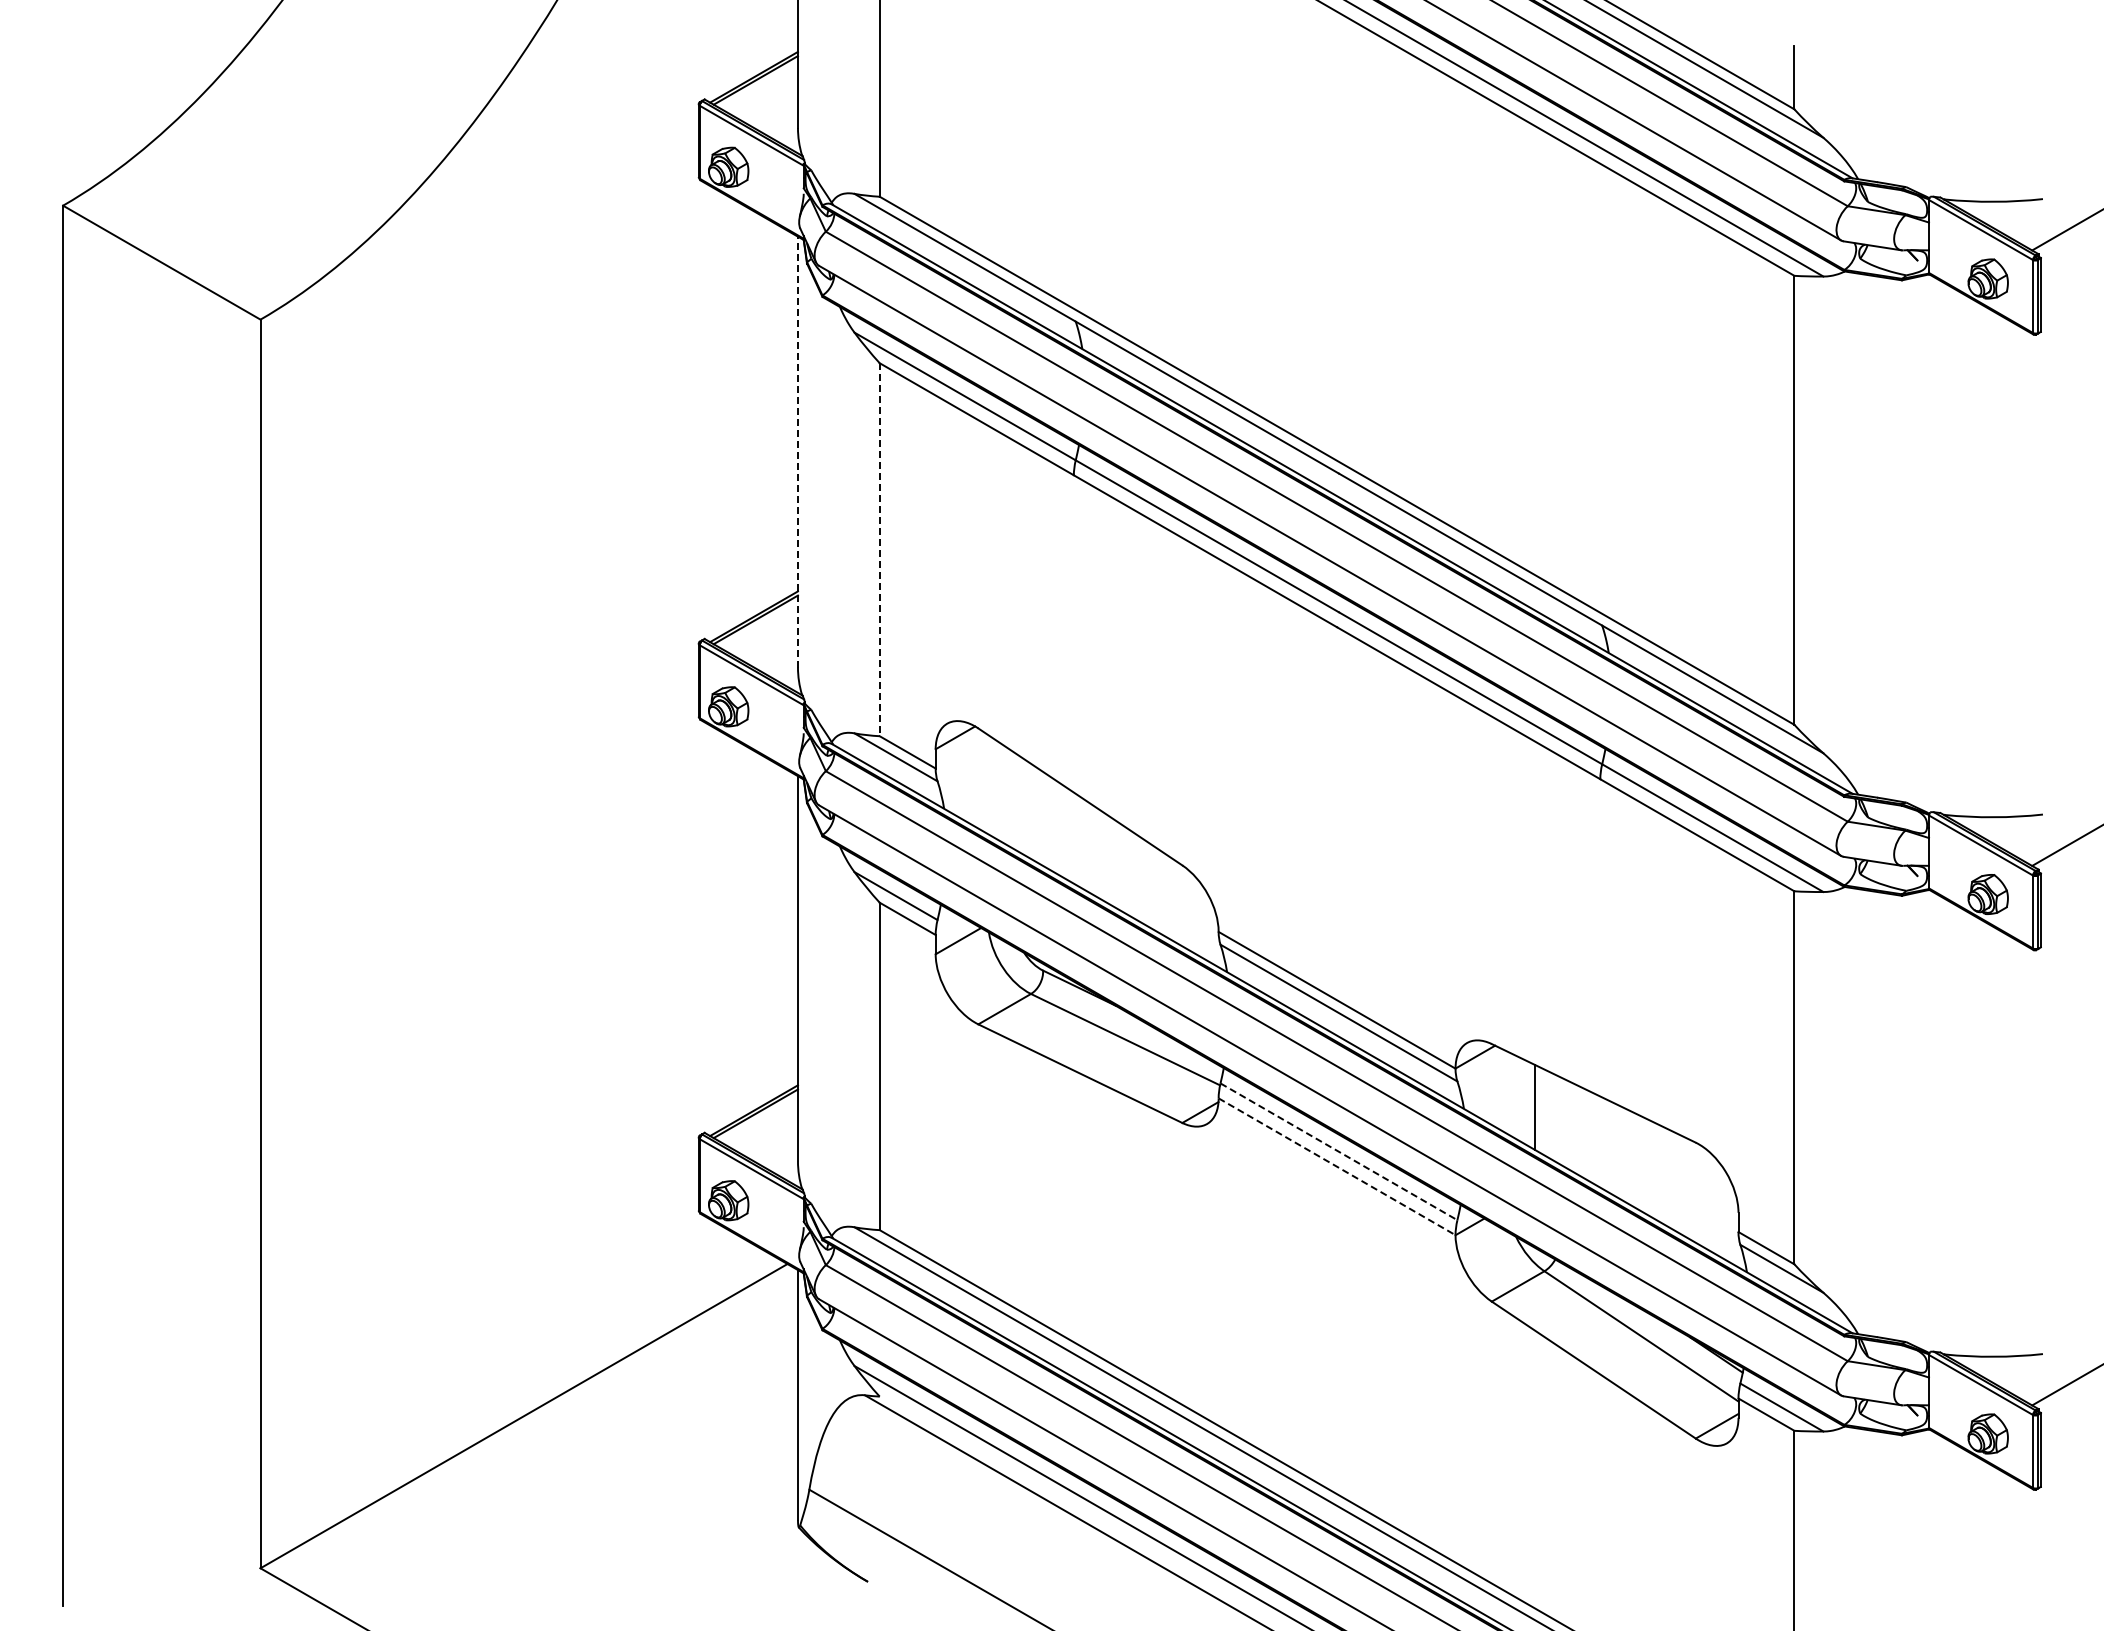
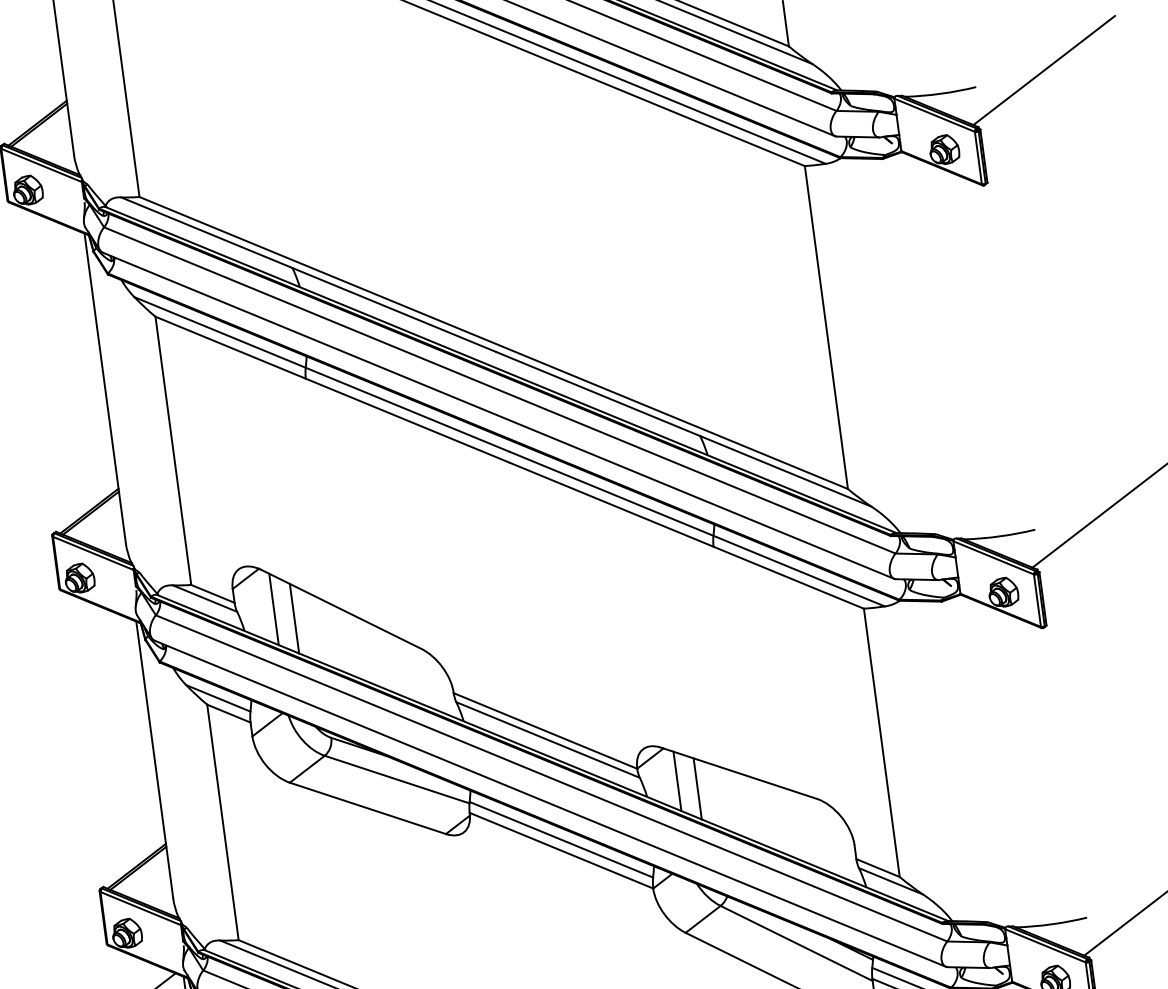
line: (797, 451) -> (104, 388), dashed -> solid
line: (879, 549) -> (173, 450), dashed -> solid
line: (988, 784) -> (274, 609), added
line: (1014, 800) -> (294, 618), added
line: (1508, 1092) -> (677, 780), added
line: (1338, 1151) -> (561, 839), dashed -> solid
line: (1337, 1166) -> (561, 850), dashed -> solid

